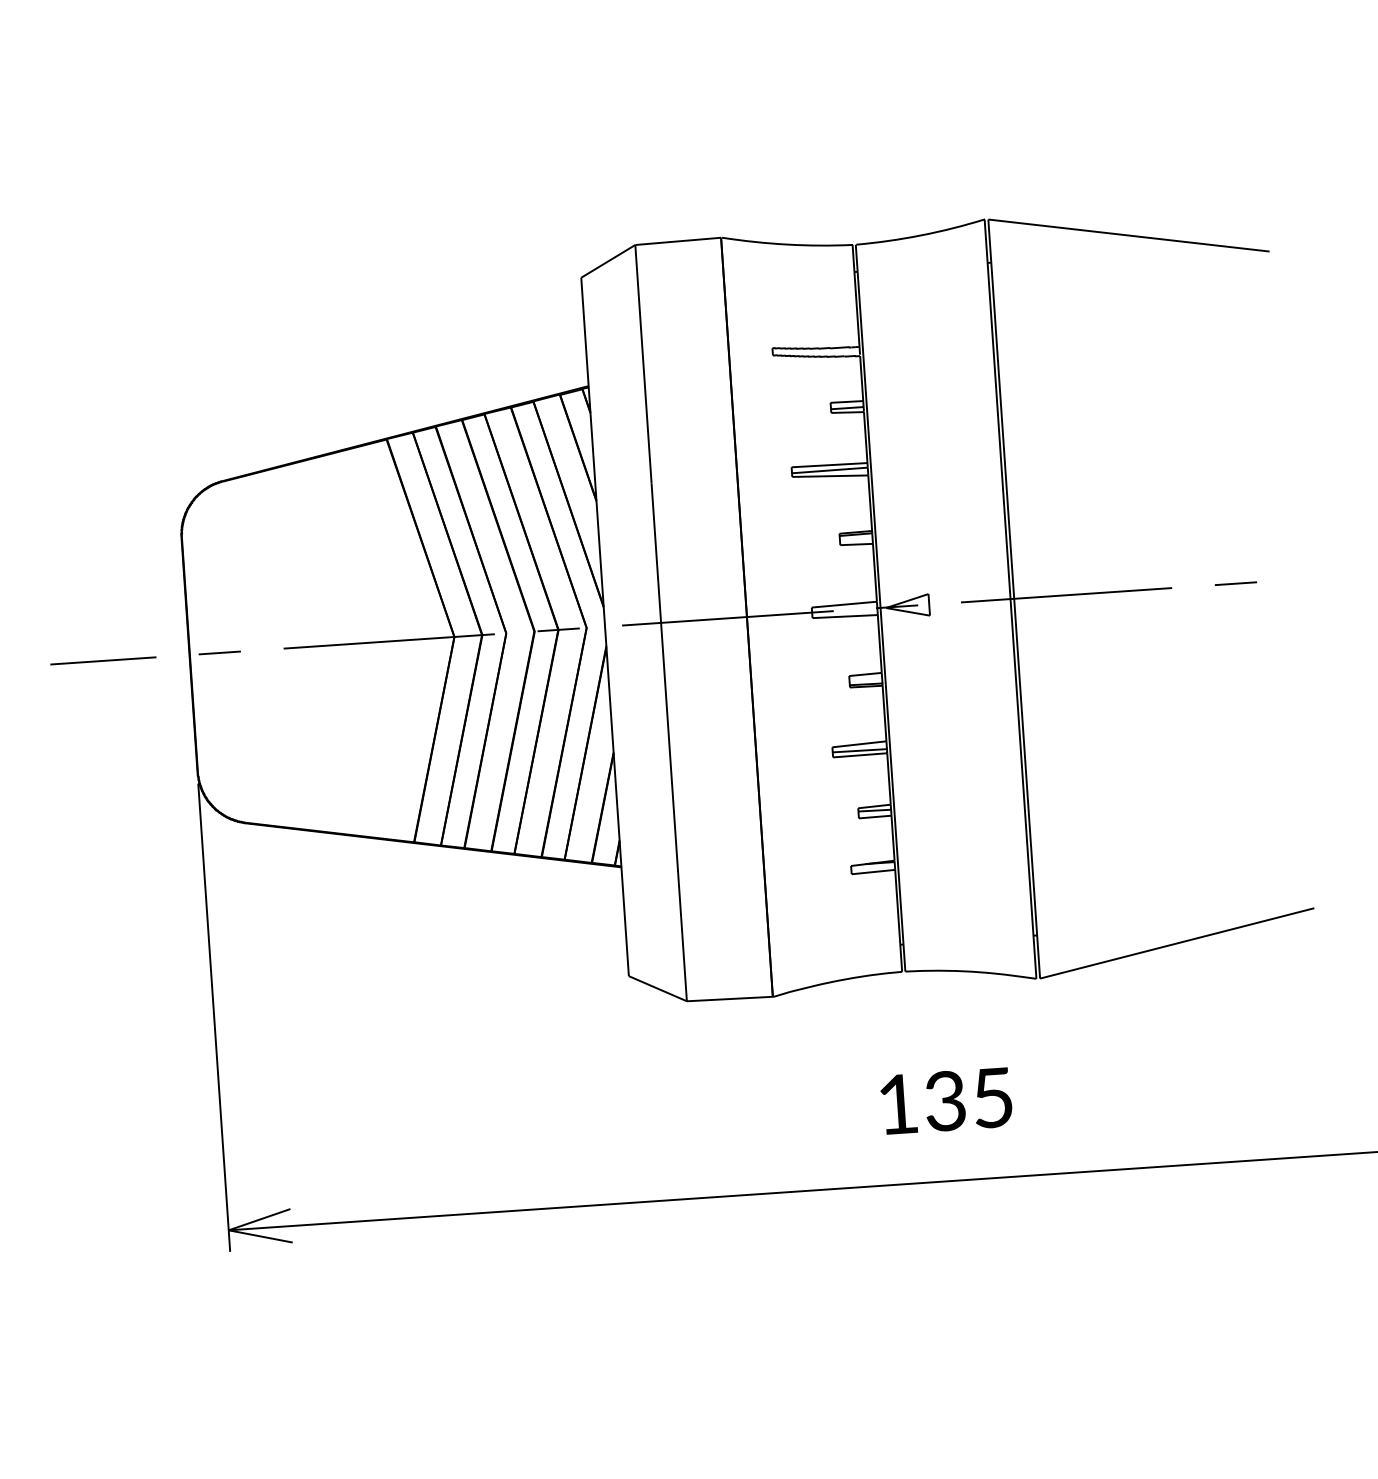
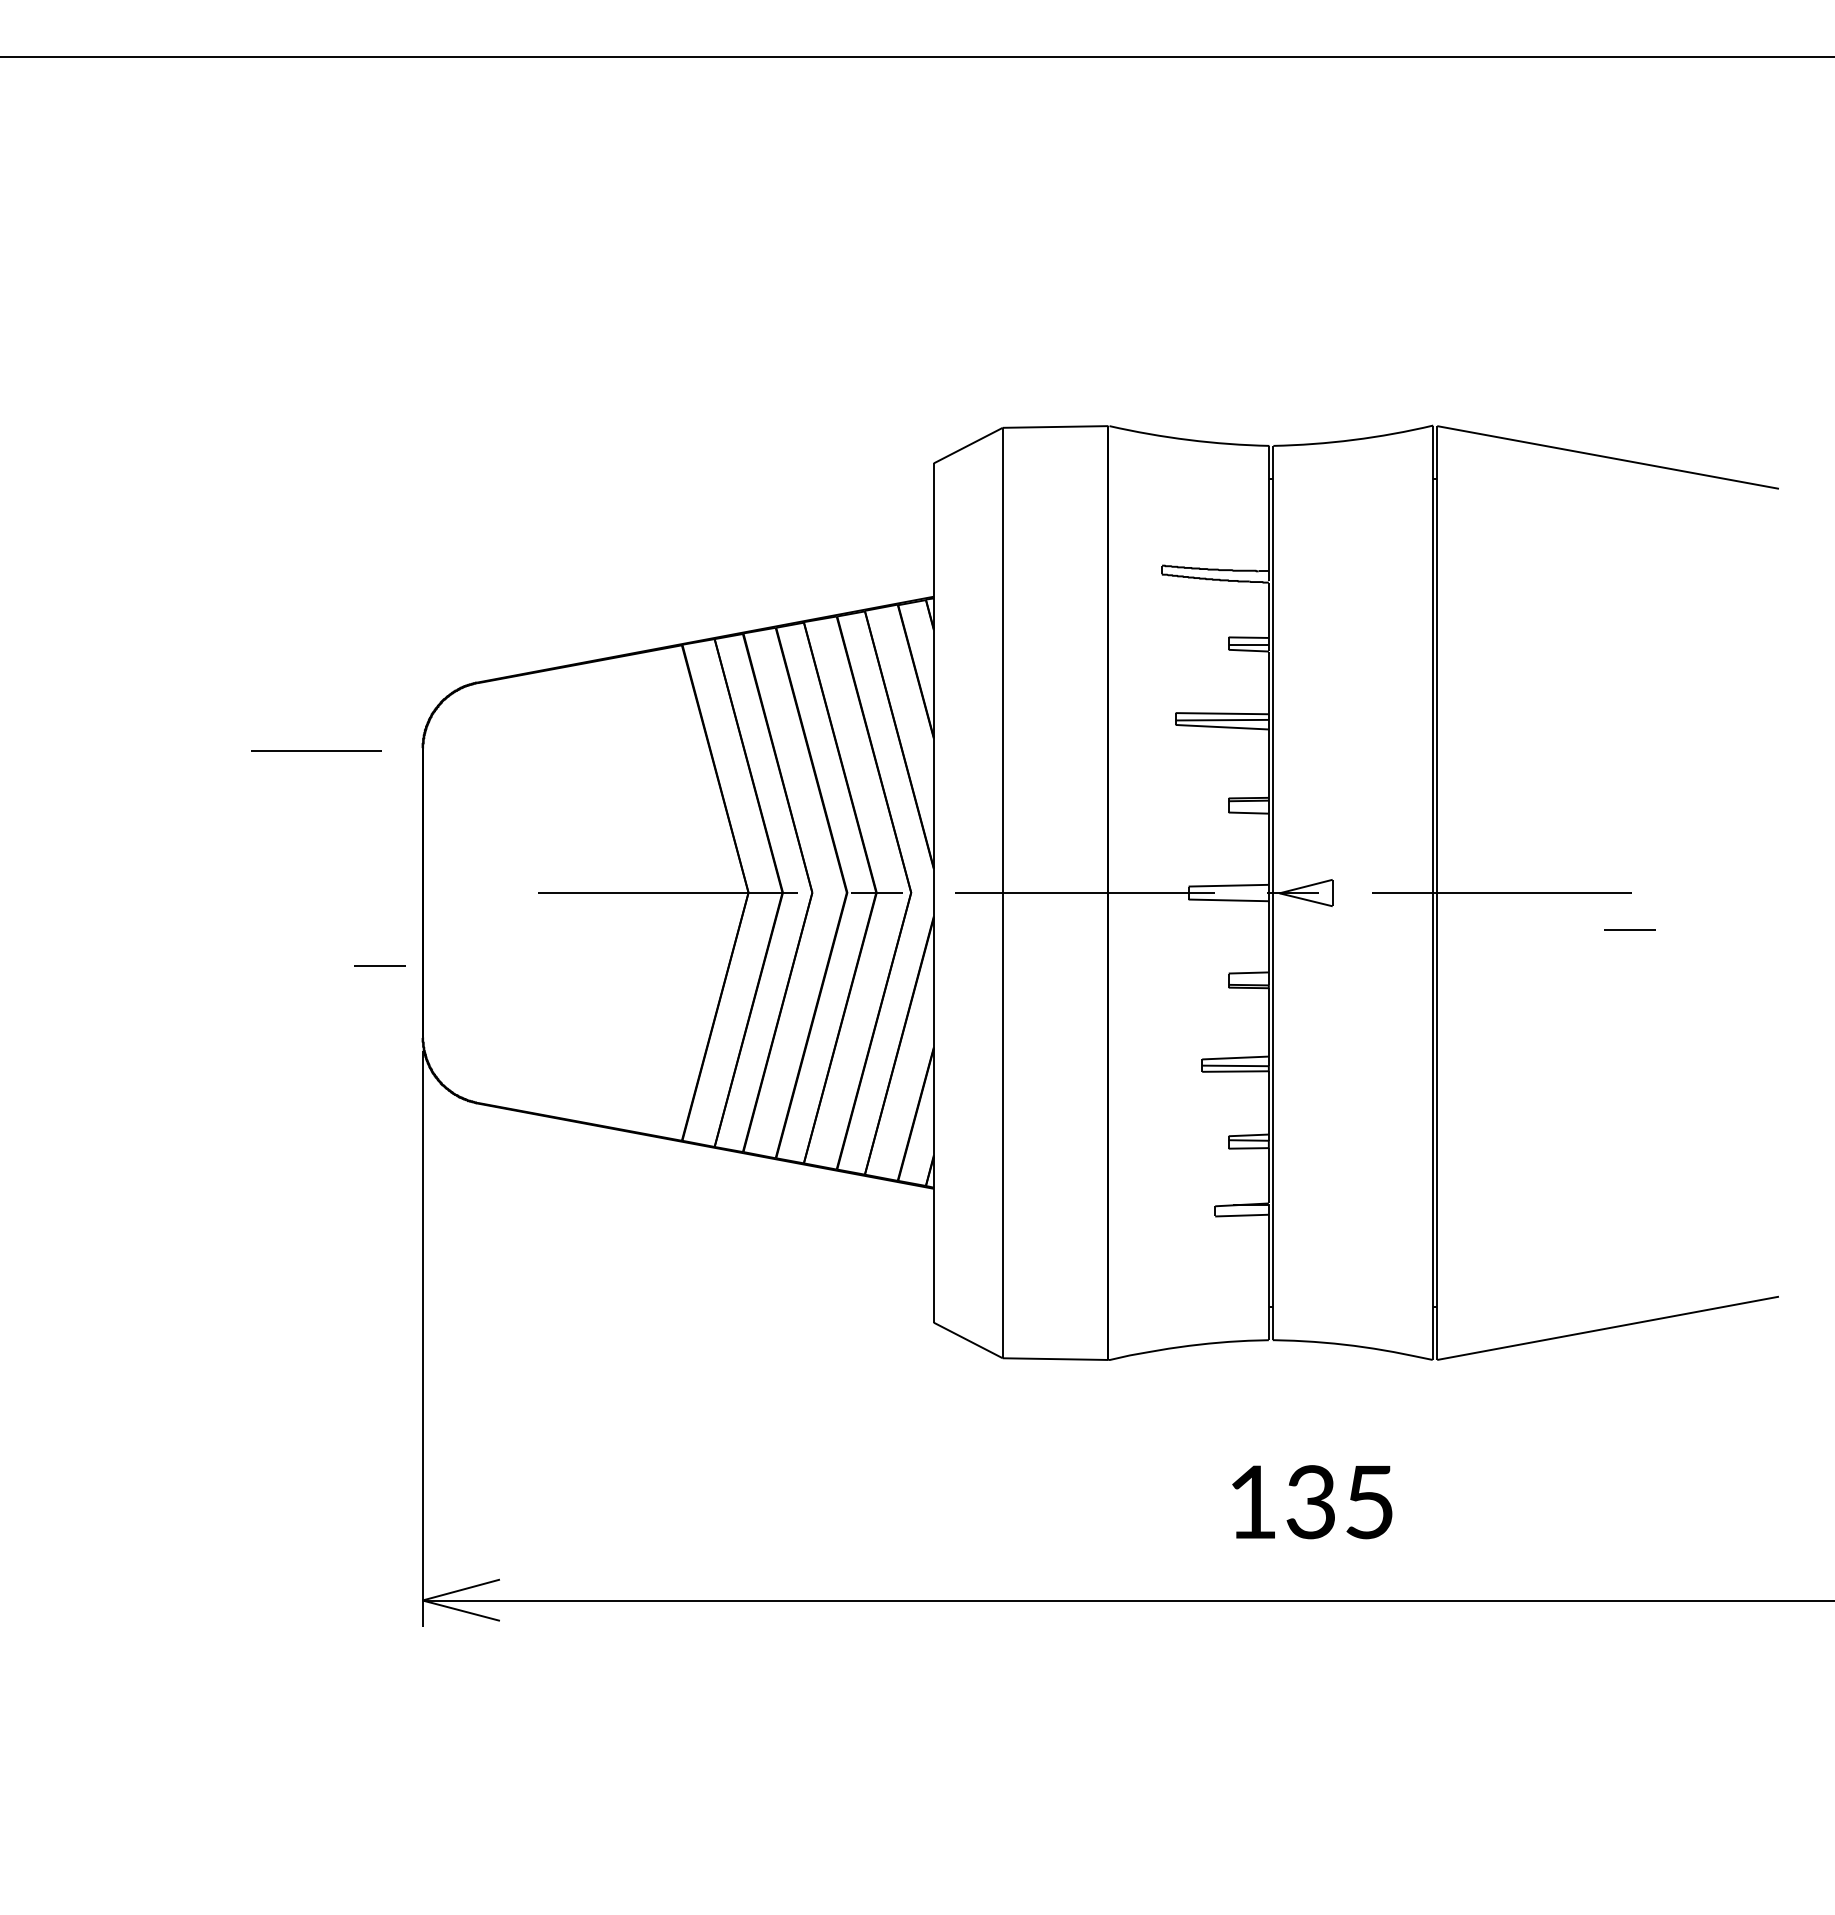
line: (1235, 583) -> (1629, 929), moved
line: (219, 652) -> (379, 965), moved
line: (103, 660) -> (316, 750), moved

